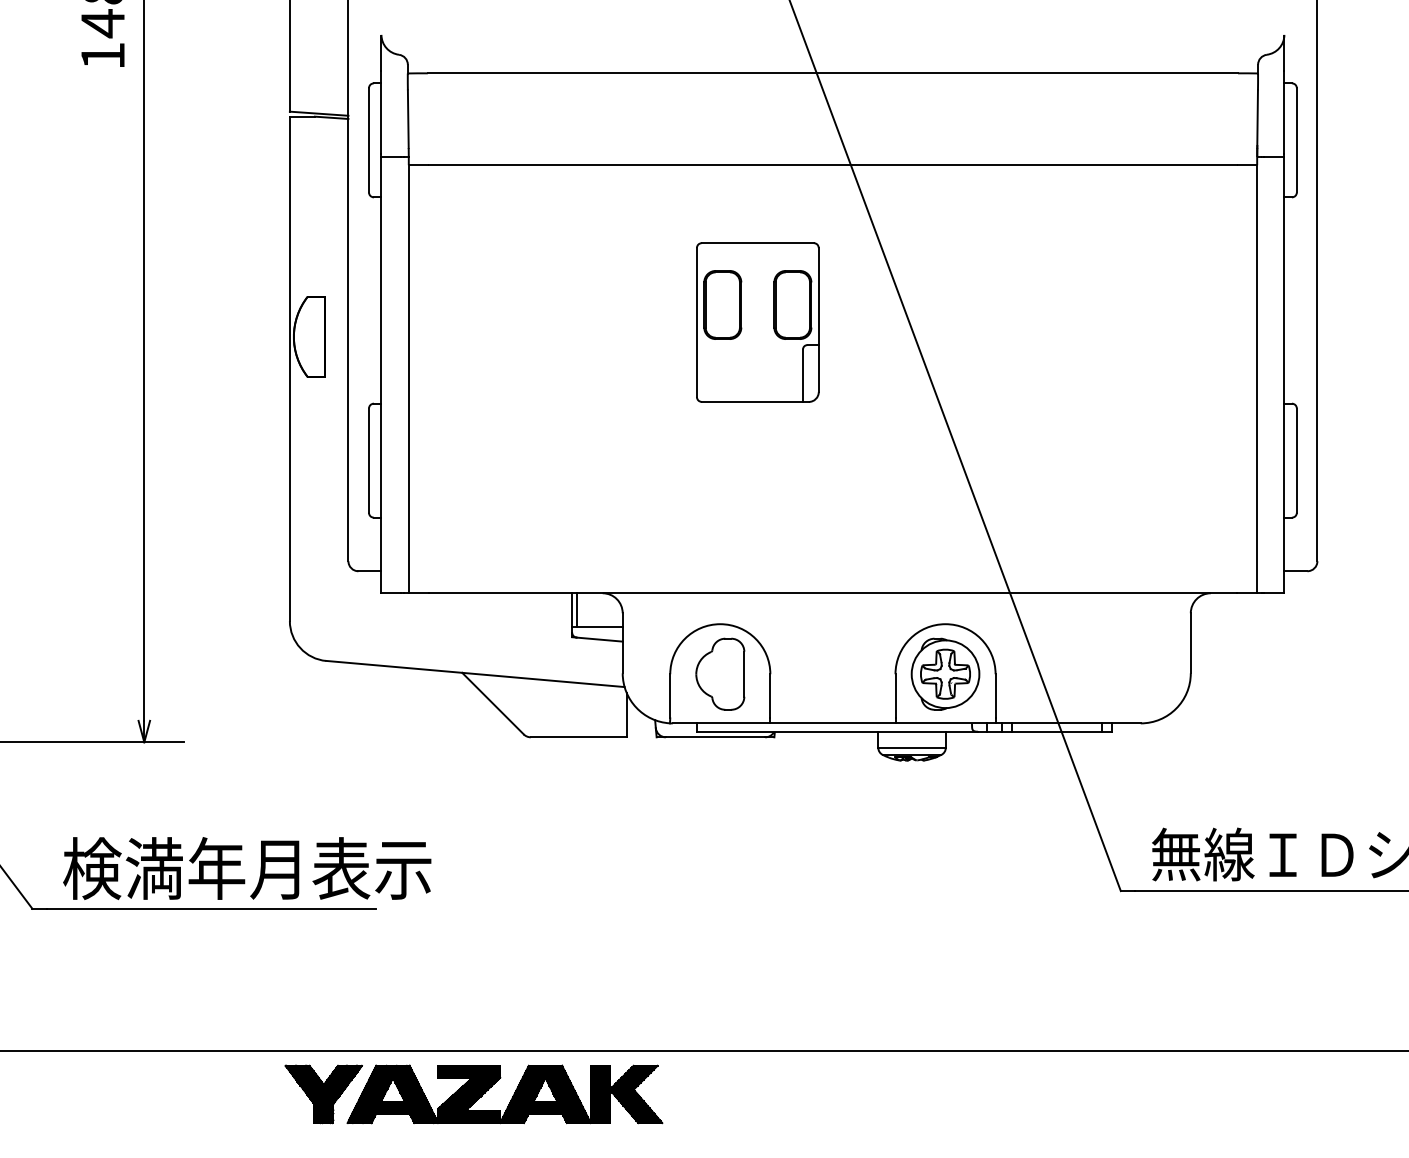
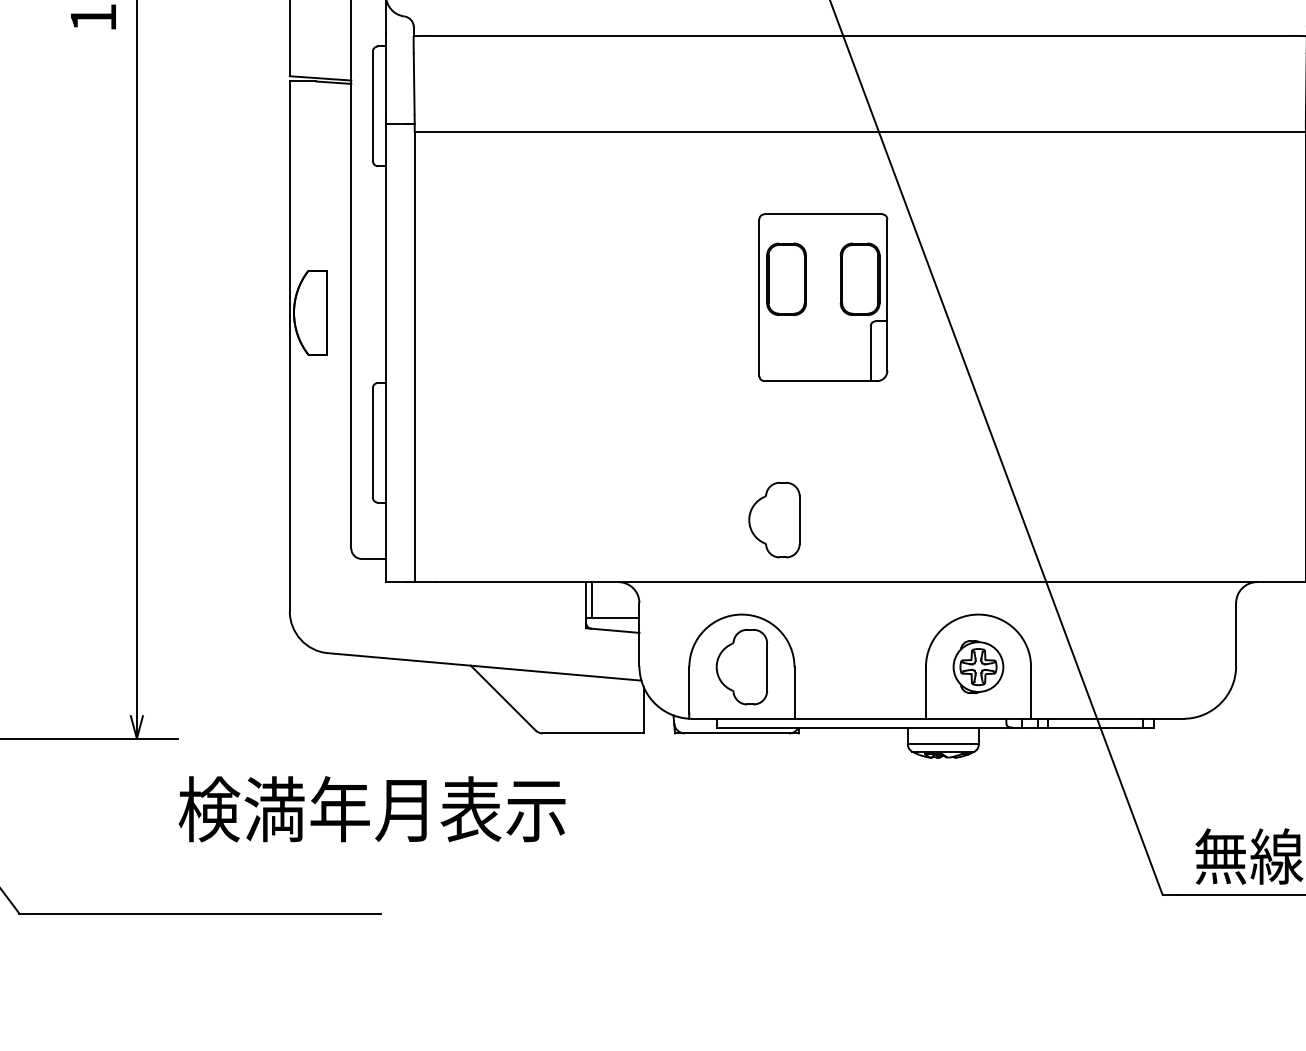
part: (757, 322) -> (823, 297), moved
part: (751, 533) -> (774, 519), added
part: (945, 673) -> (978, 666), size x0.7
text: (247, 868) -> (372, 809), moved

